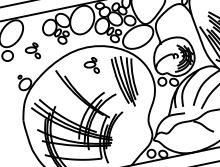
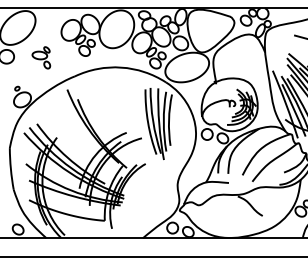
part: (91, 65) -> (116, 93), removed

